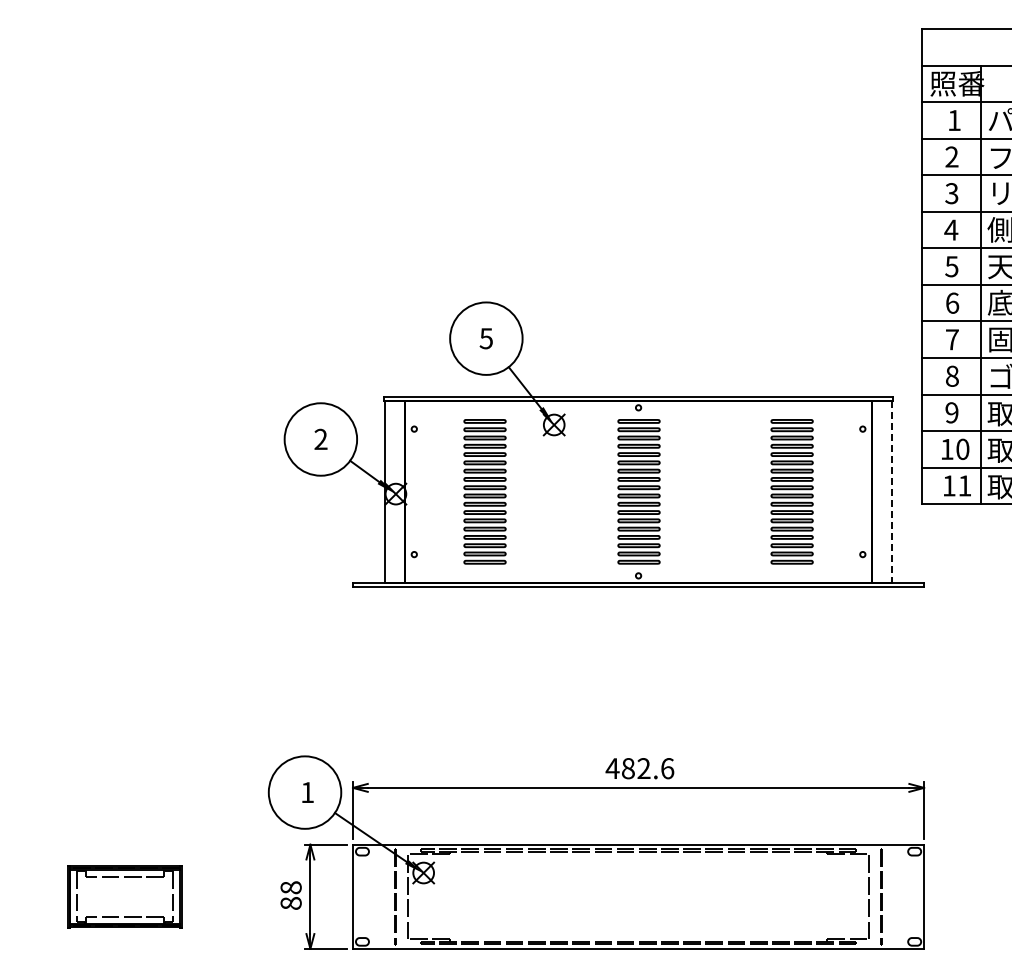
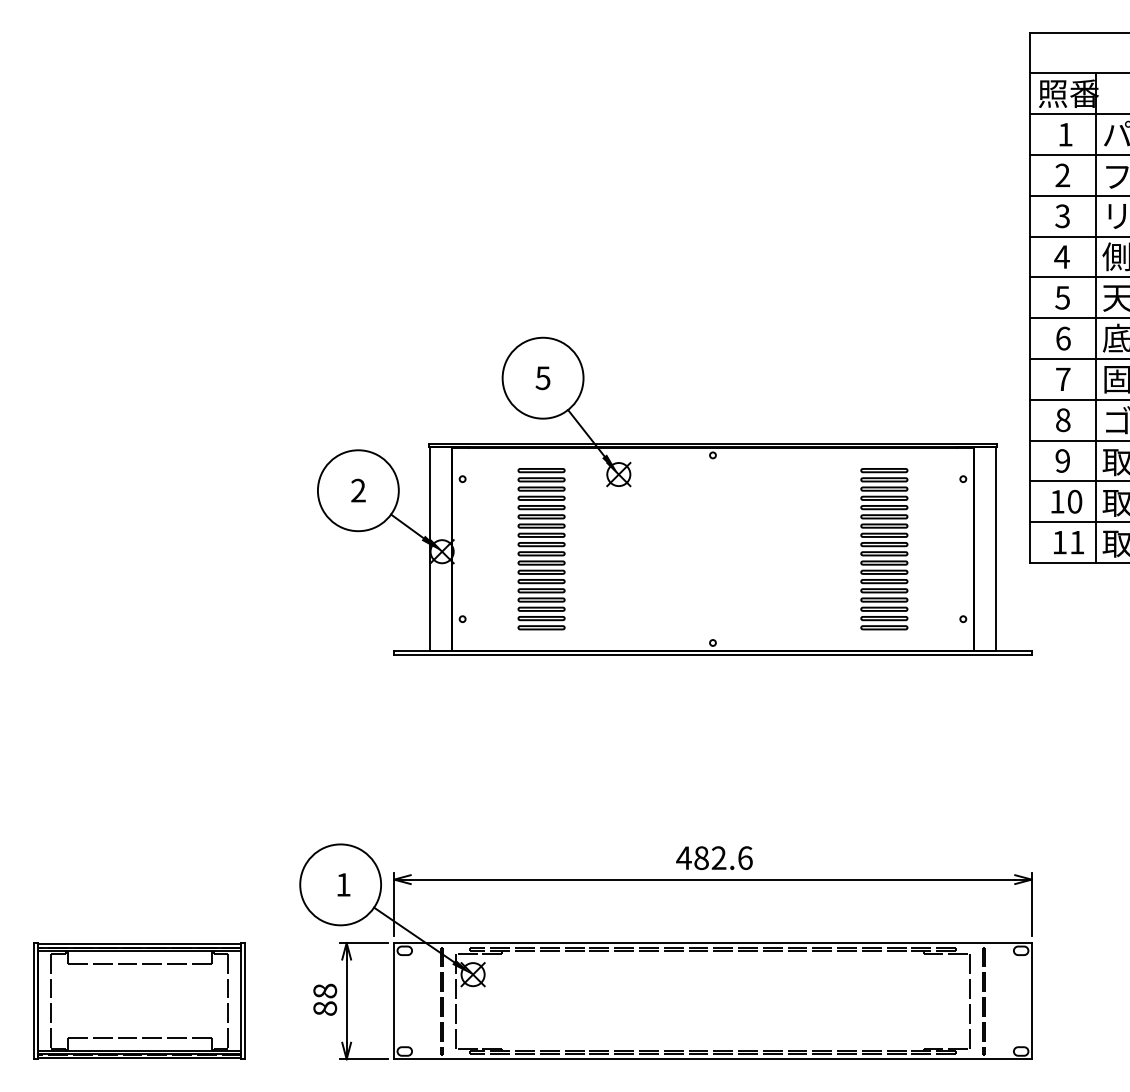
part: (638, 491) -> (712, 548), removed
line: (892, 492) -> (996, 549), dashed -> solid
part: (124, 896) -> (139, 1000), size x1.67

